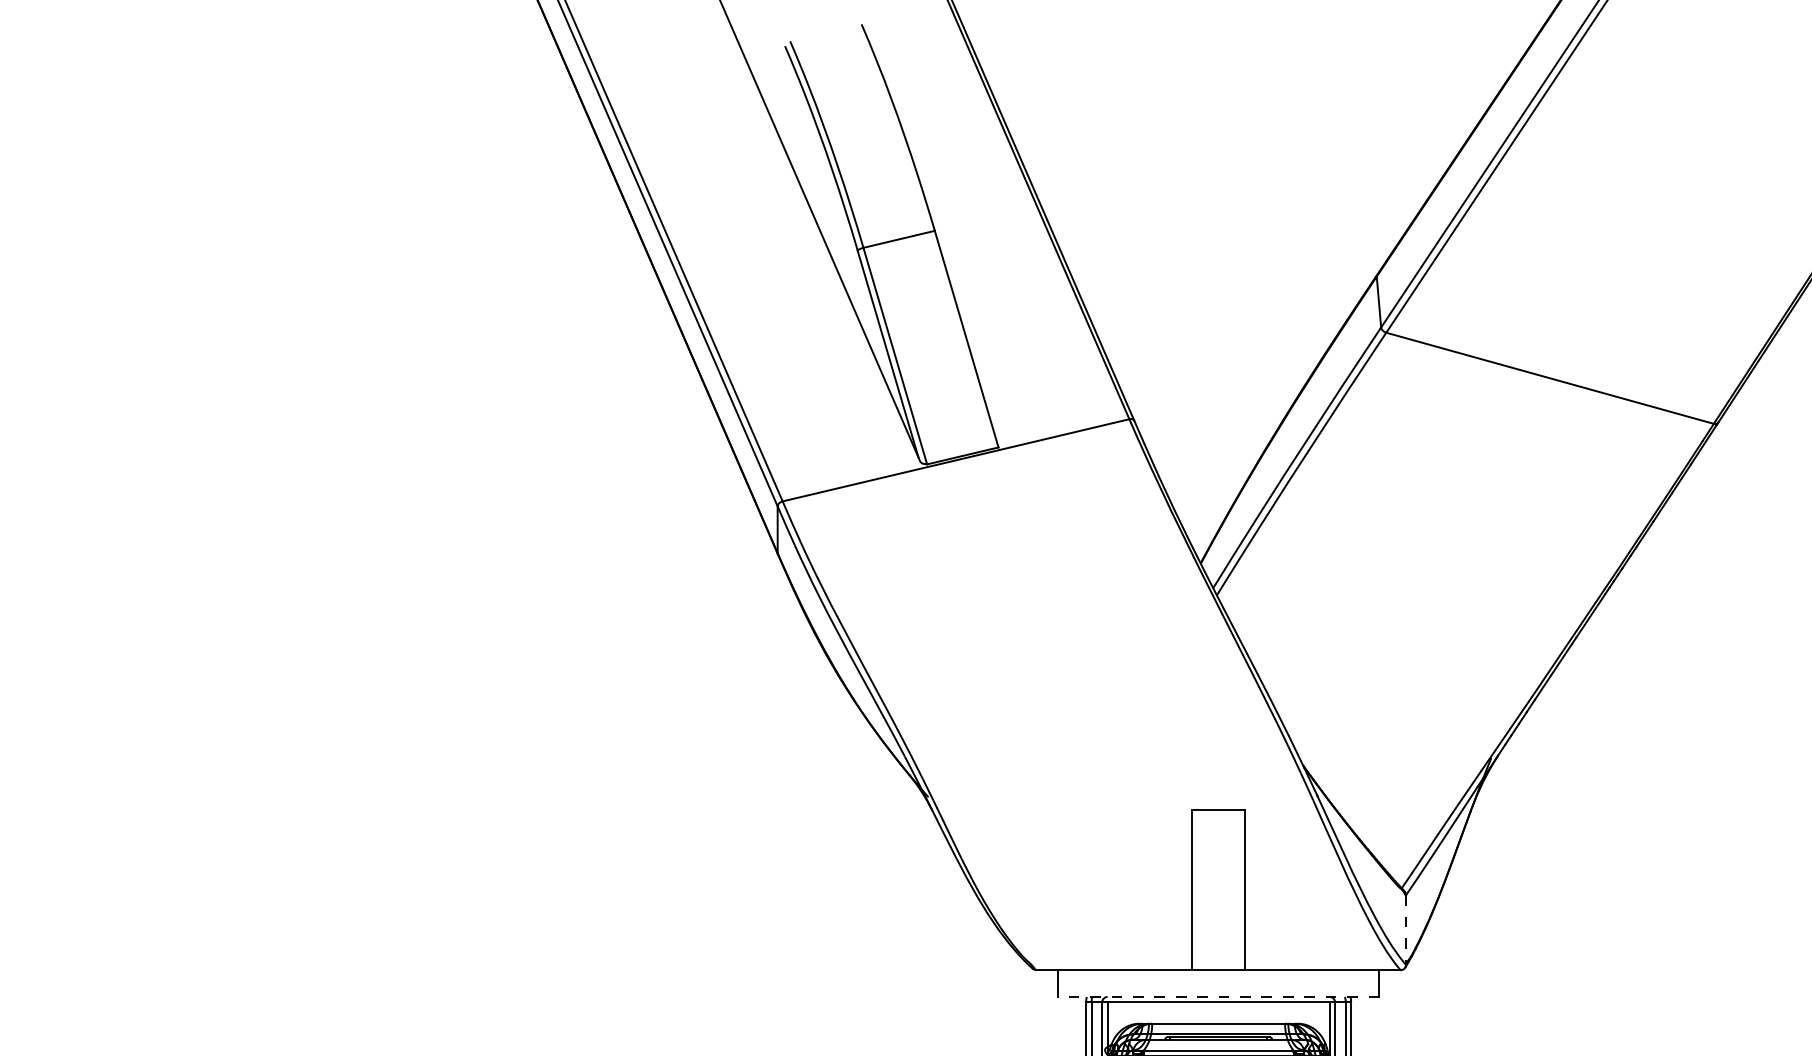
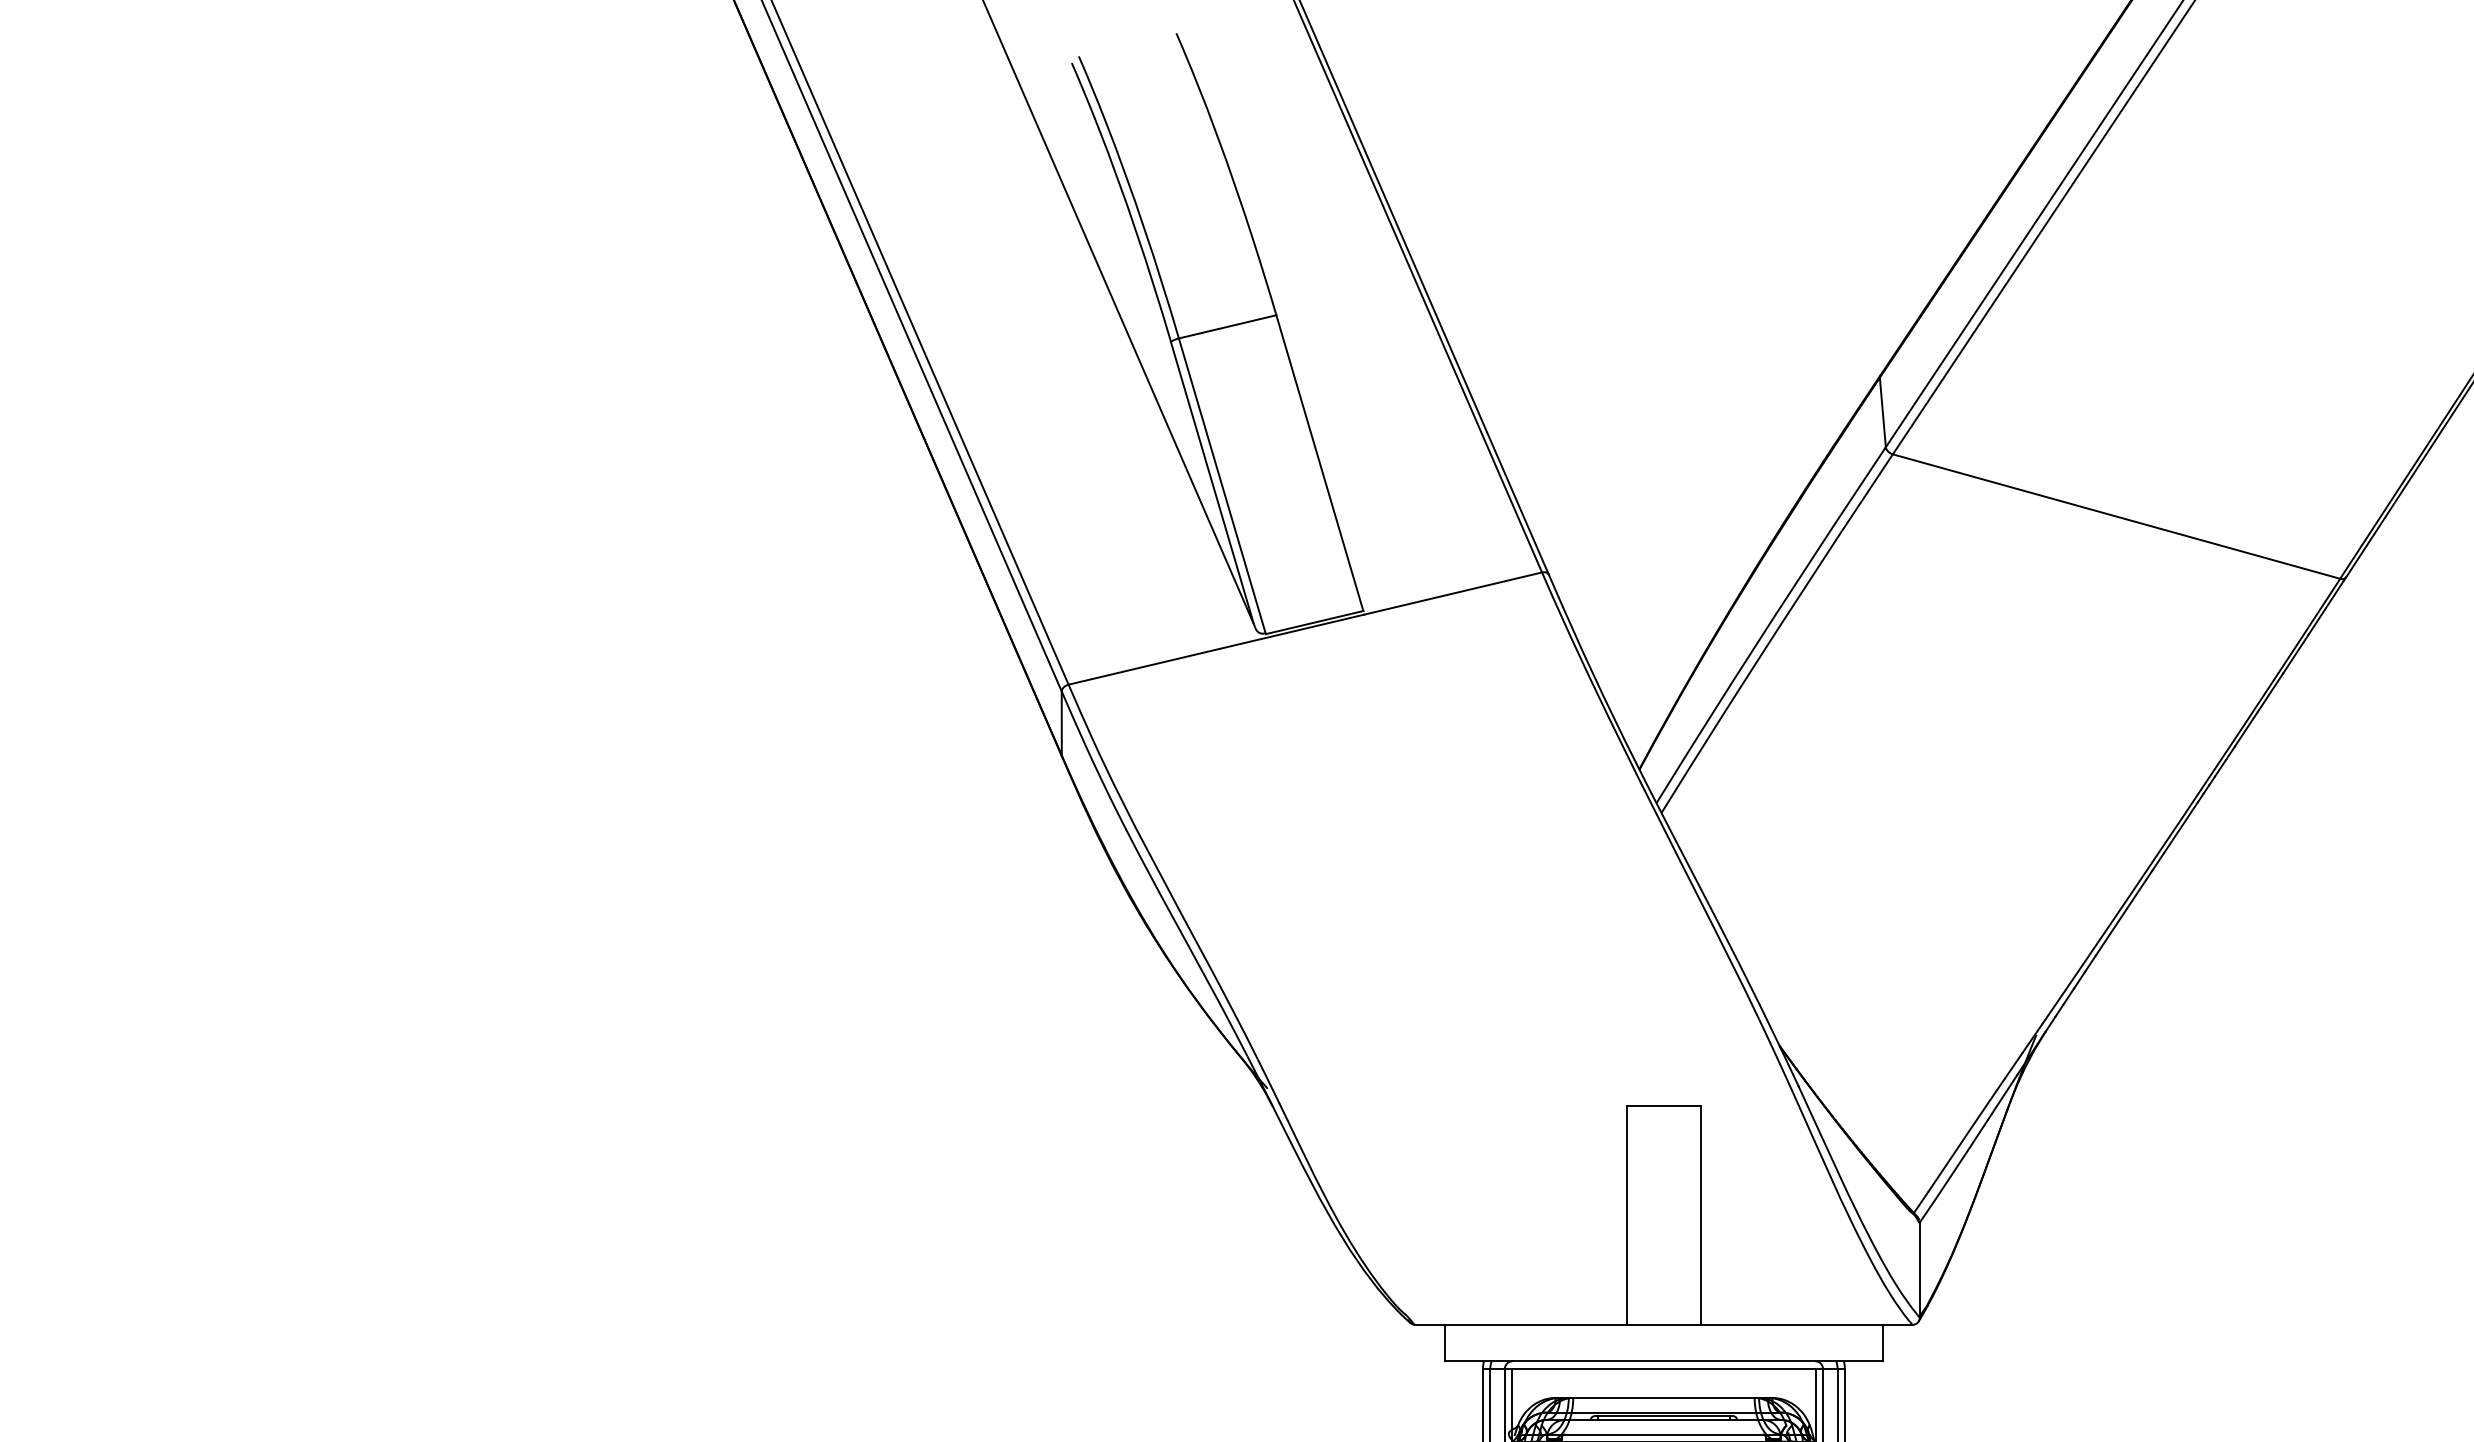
line: (1405, 930) -> (1919, 1270), dashed -> solid
line: (1218, 997) -> (1663, 1361), dashed -> solid

